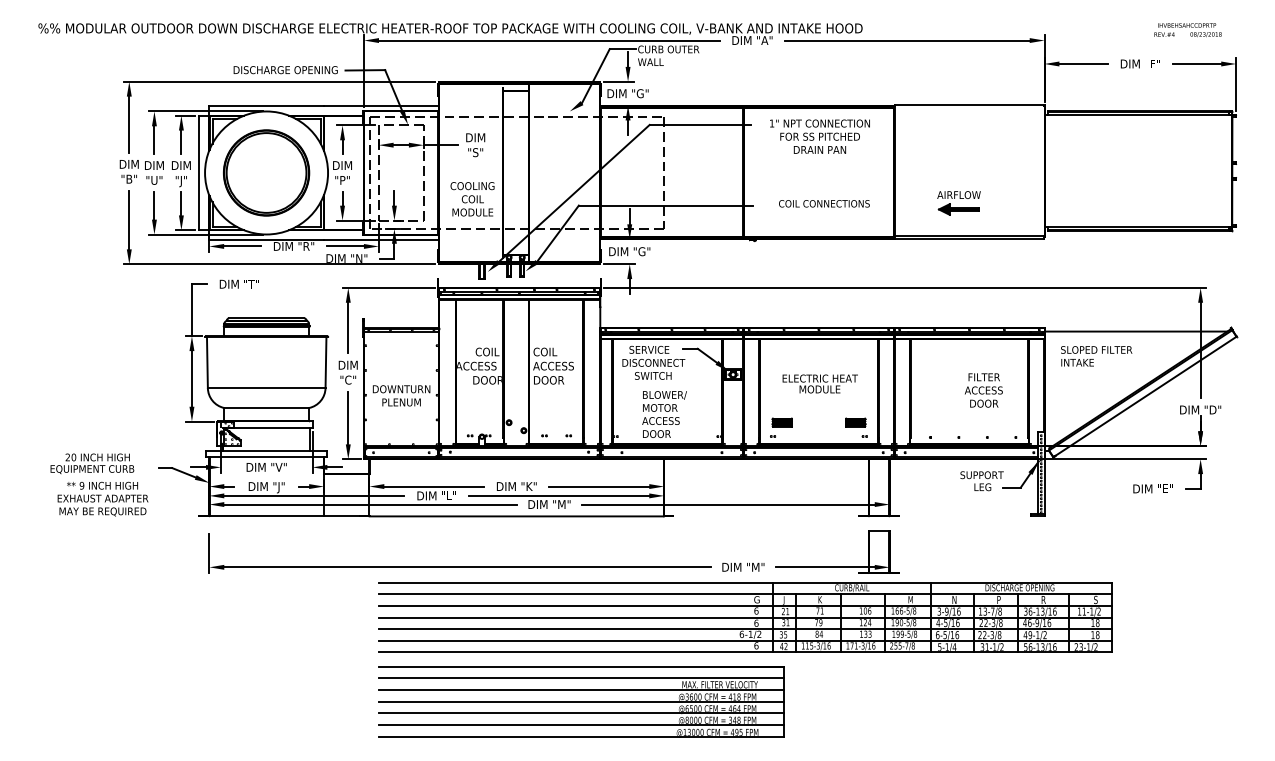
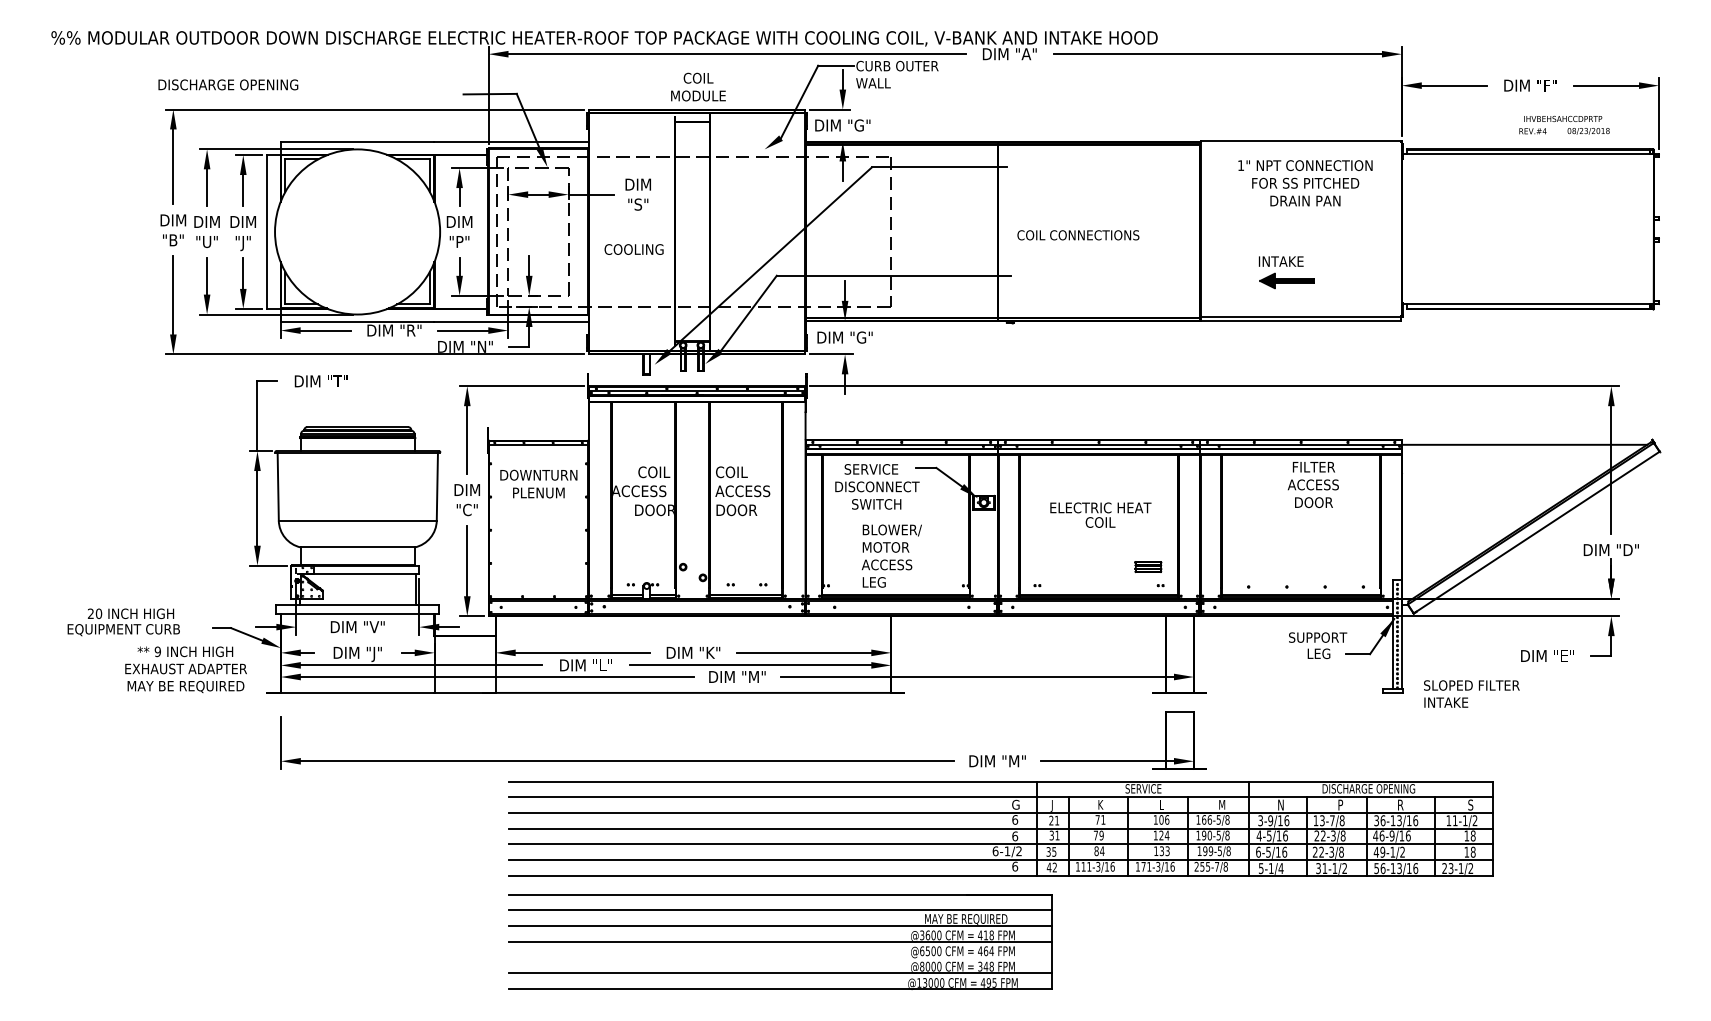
text: (1188, 29) -> (1564, 124), moved
text: (285, 69) -> (228, 84), moved
text: (820, 136) -> (1305, 183), moved
part: (266, 172) -> (357, 231), removed
text: (958, 194) -> (1286, 261), AIRFLOW -> INTAKE
text: (824, 203) -> (1078, 235), moved
text: (472, 205) -> (698, 86), moved
text: (1096, 355) -> (1471, 693), moved
text: (820, 389) -> (1100, 522), MODULE -> COIL
text: (983, 390) -> (1312, 485), moved
text: (401, 395) -> (538, 483), moved
part: (782, 422) -> (1049, 567), removed
text: (657, 434) -> (882, 582), DOOR -> LEG
text: (102, 498) -> (185, 669), moved
text: (852, 588) -> (1143, 789), CURB/RAIL -> SERVICE
text: (811, 645) -> (1089, 866), 115-3/16 -> 111-3/16
text: (720, 685) -> (966, 919), MAX. FILTER VELOCITY -> MAY BE REQUIRED
line: (581, 713) -> (780, 957), removed

